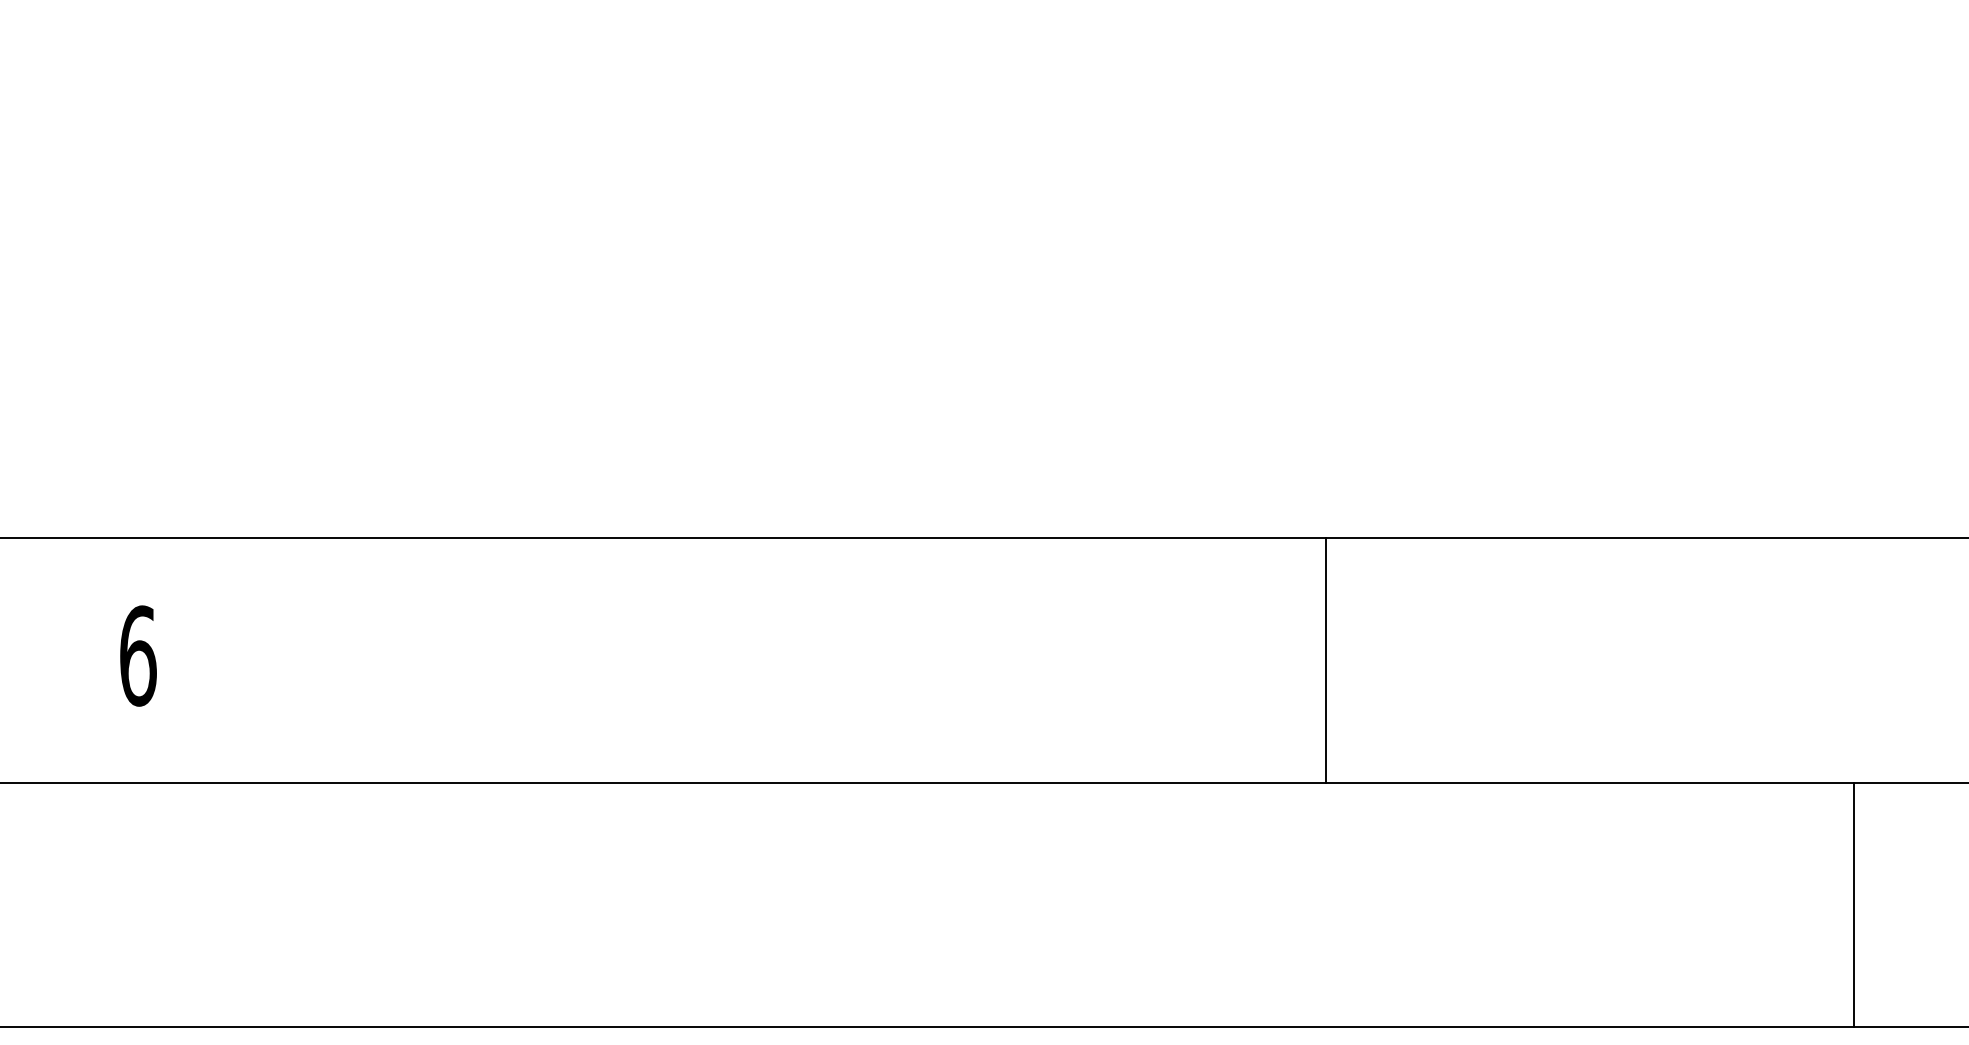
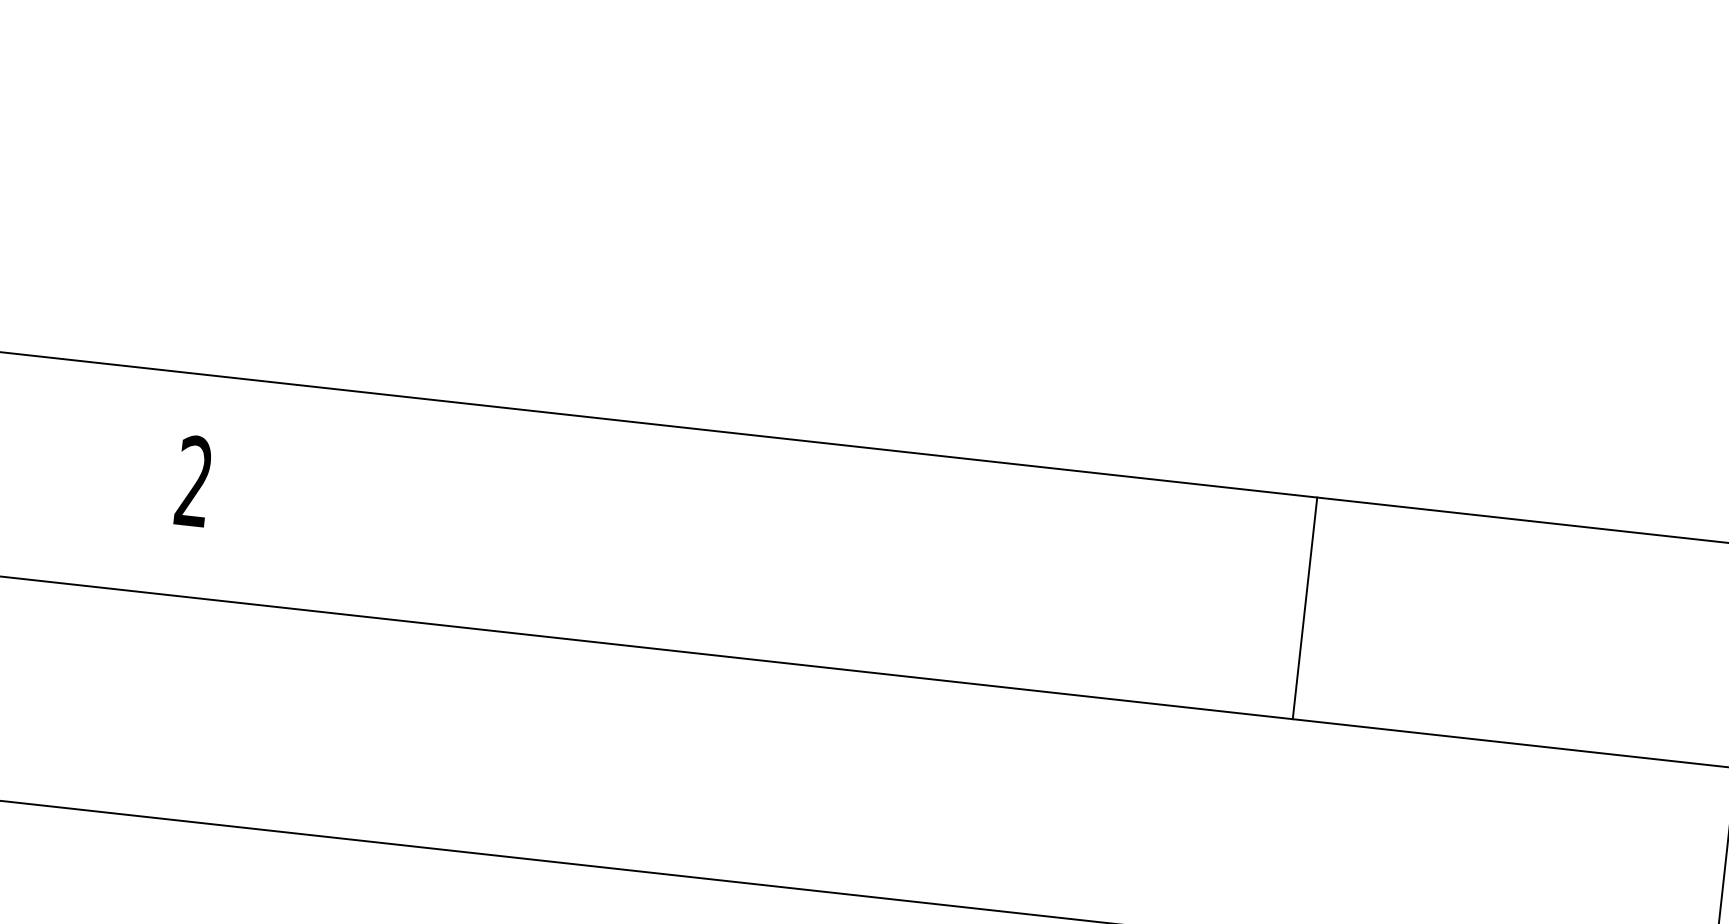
text: (138, 655) -> (194, 481), 6 -> 2
line: (1325, 660) -> (1304, 608), moved

